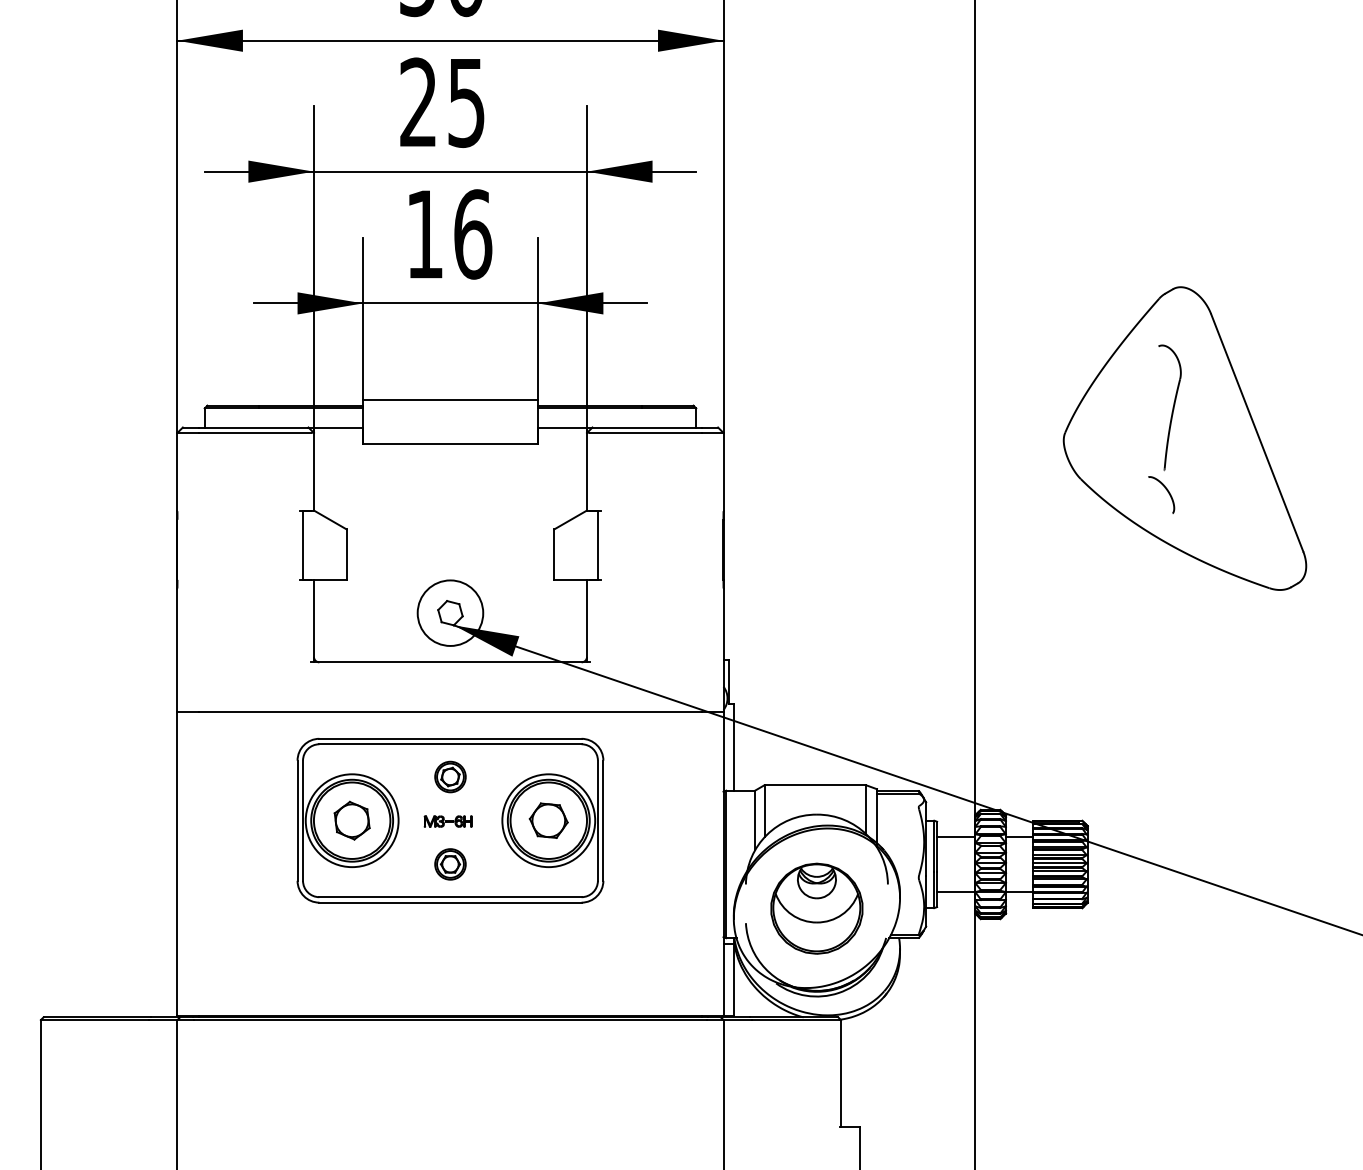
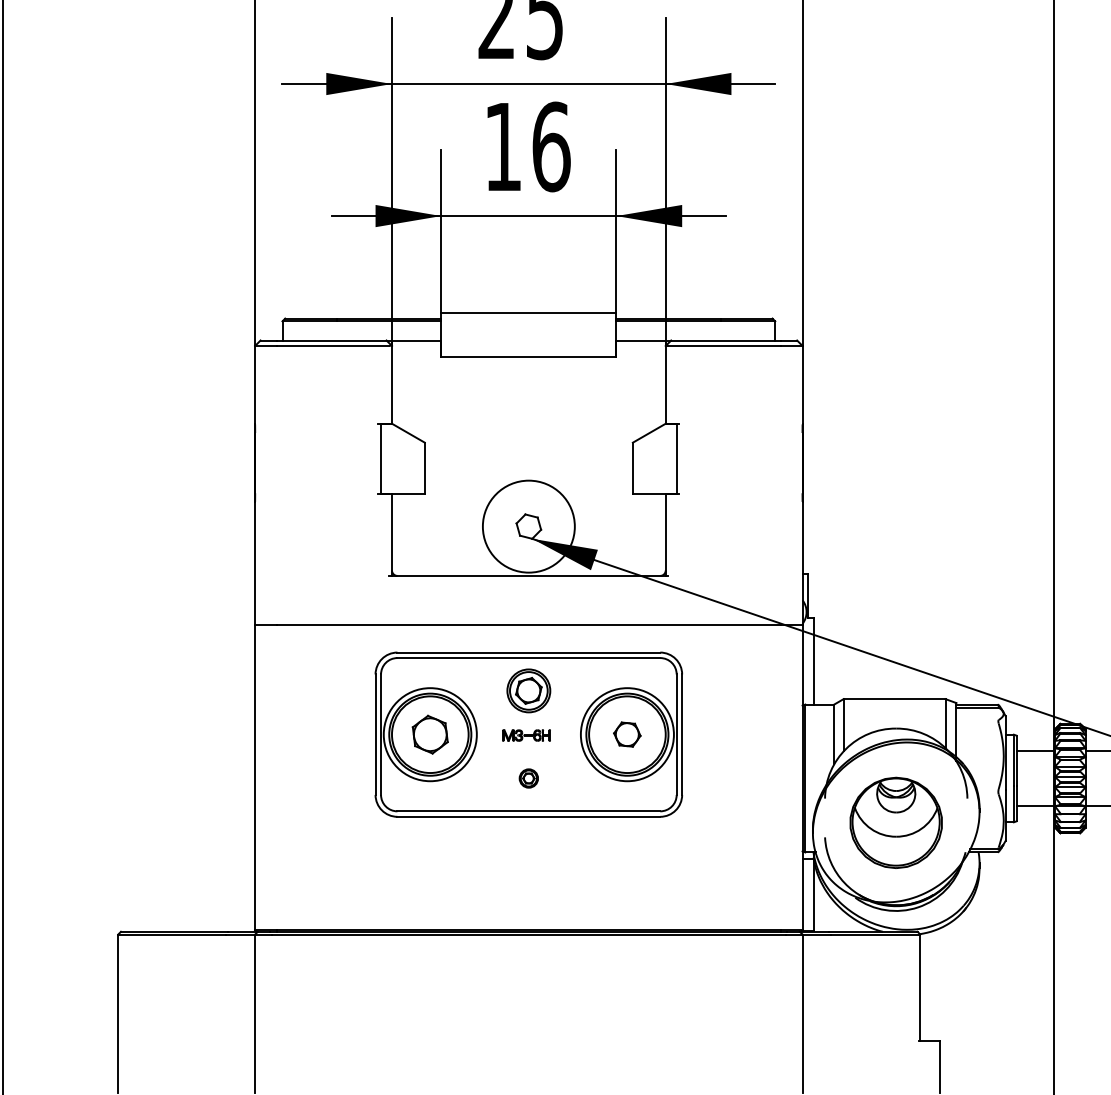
circle: (450, 612) -> (528, 525), size x1.4
part: (450, 776) -> (528, 690), size x1.4
part: (548, 820) -> (627, 734), size x0.7
part: (450, 864) -> (528, 778), size x0.6

